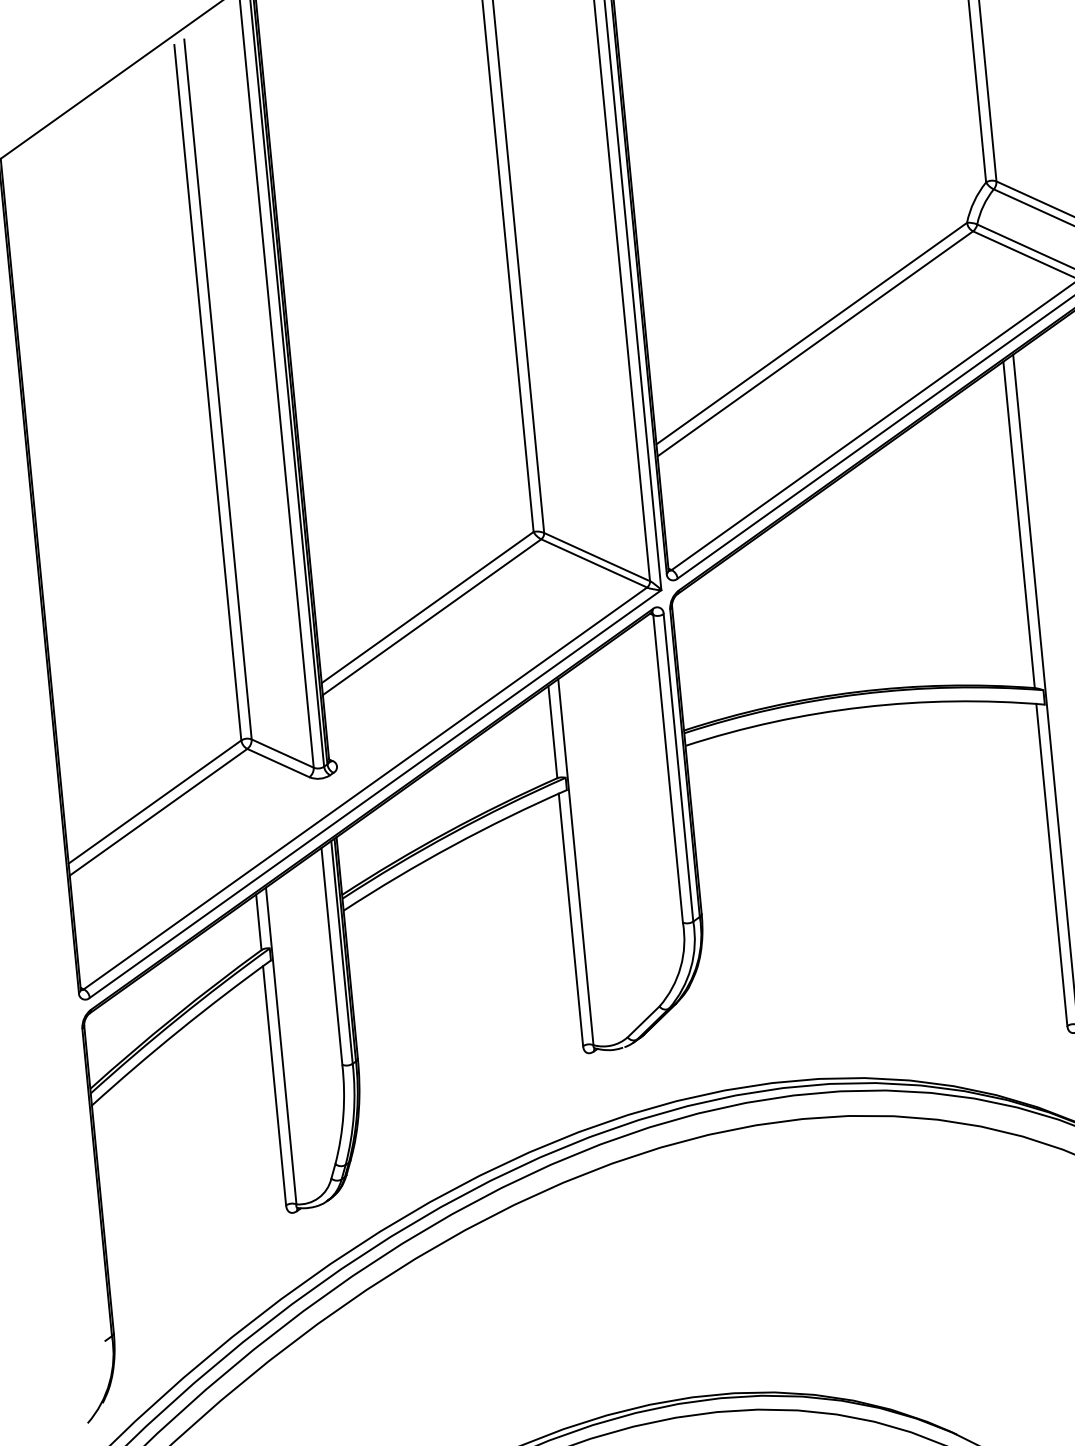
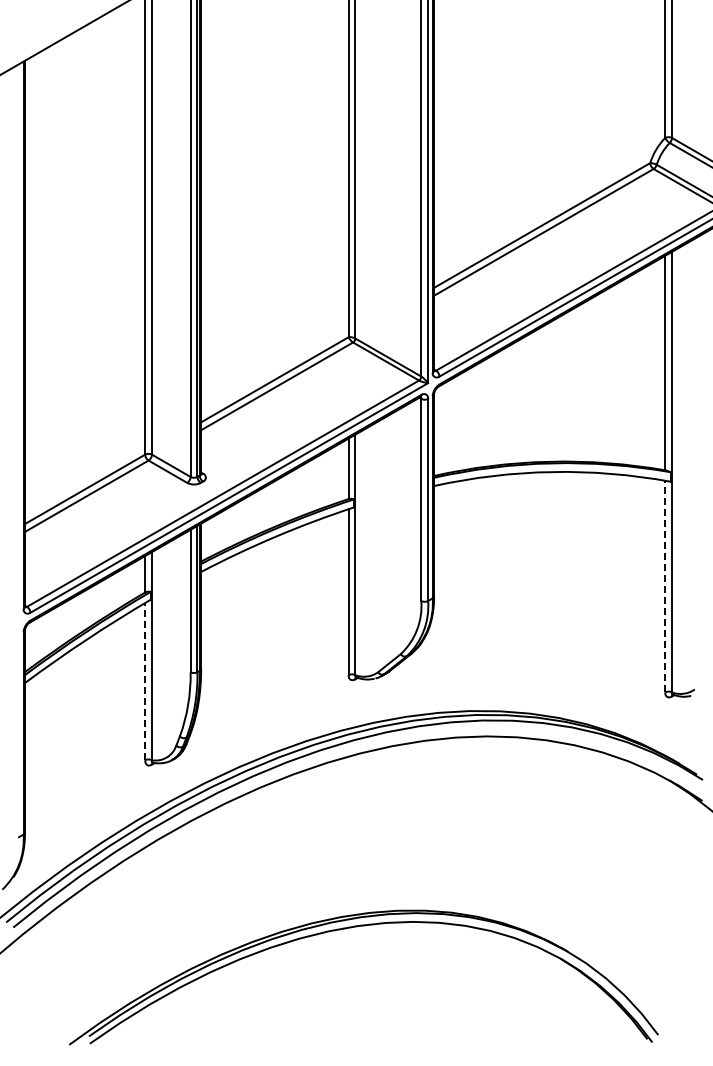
line: (1052, 864) -> (665, 586), solid -> dashed
line: (275, 1085) -> (145, 681), solid -> dashed

